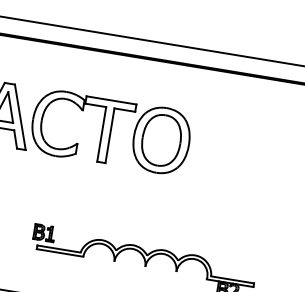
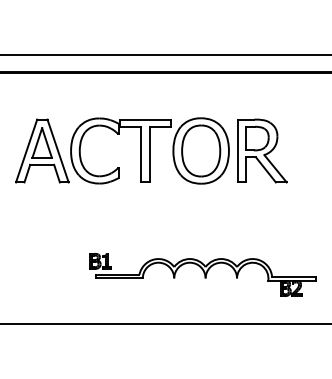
part: (222, 149) -> (262, 150), added

